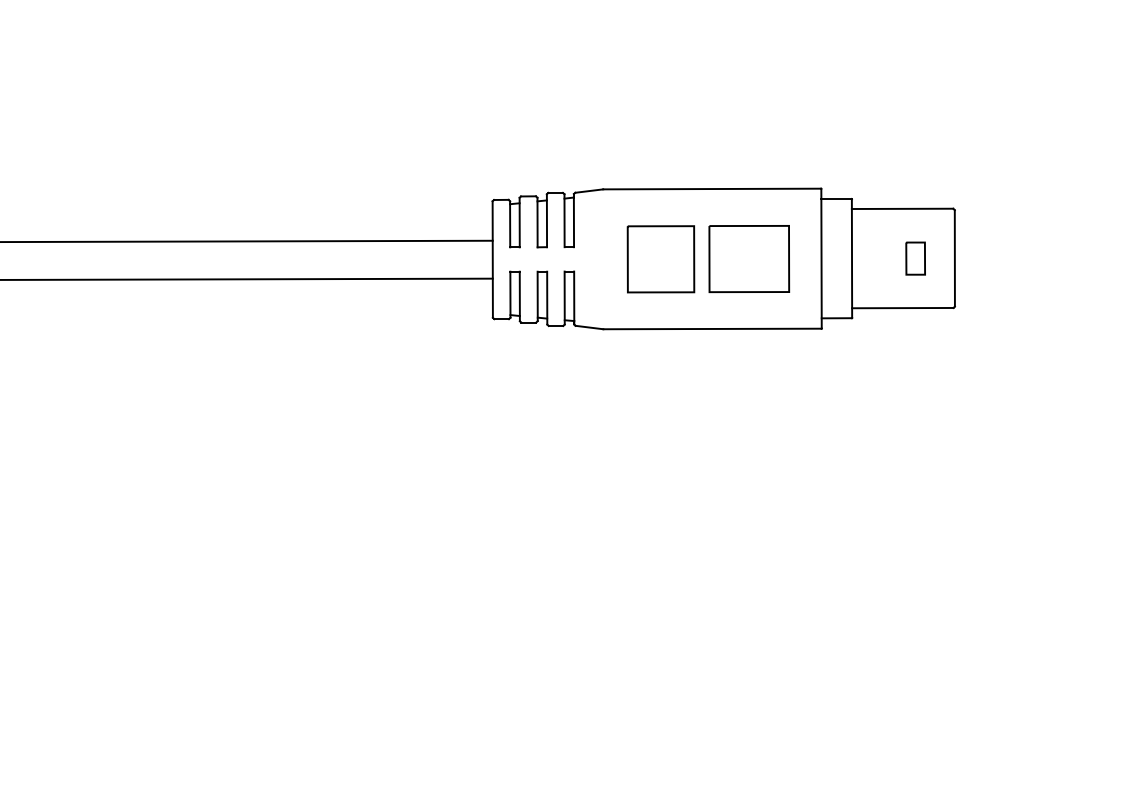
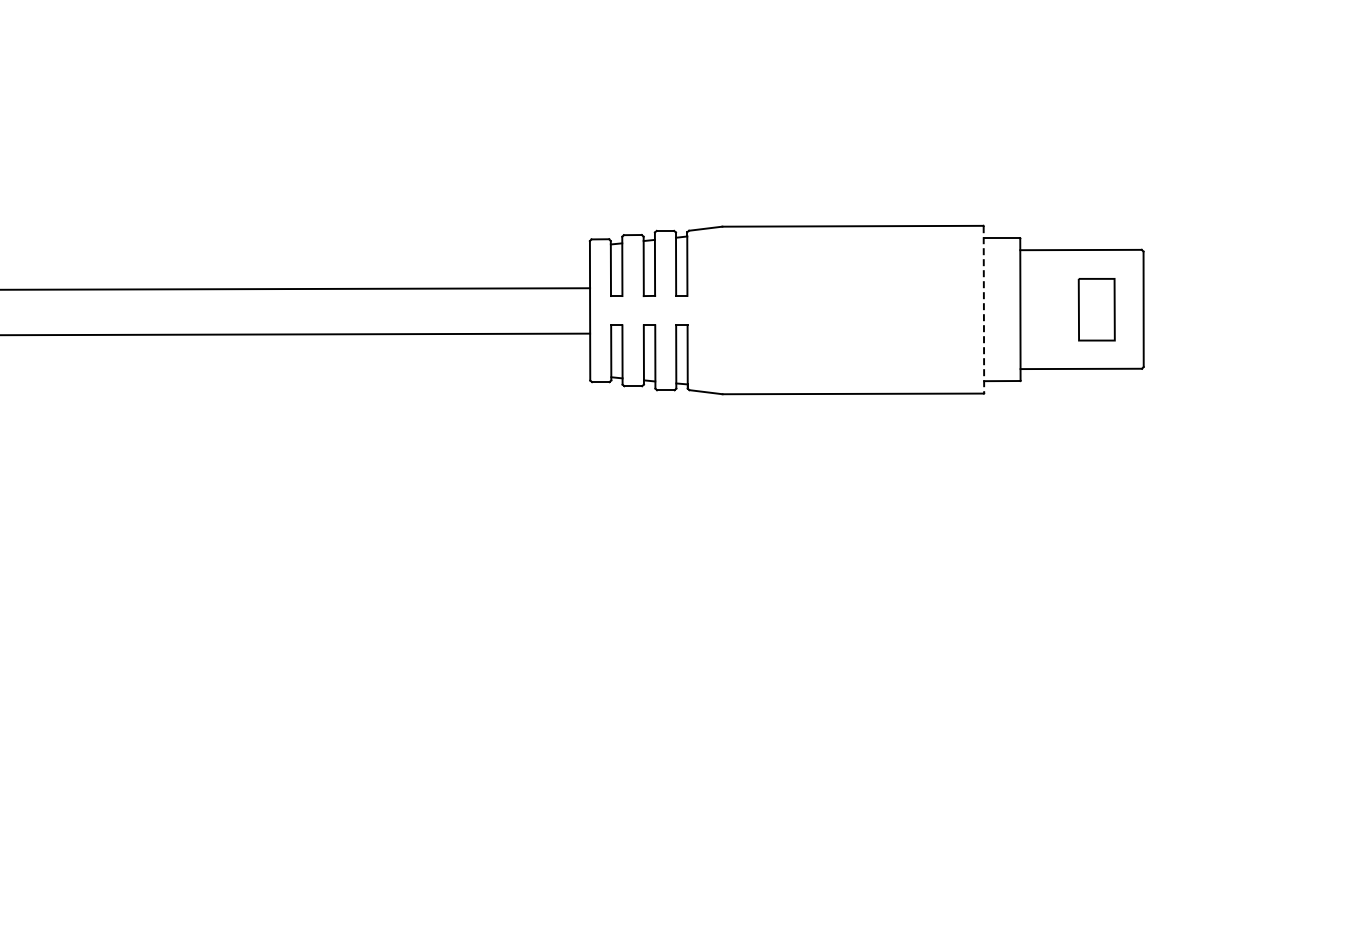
part: (660, 258) -> (791, 309), removed
part: (748, 258) -> (896, 309), removed
line: (821, 258) -> (983, 309), solid -> dashed
part: (915, 258) -> (1096, 309), size x1.6

